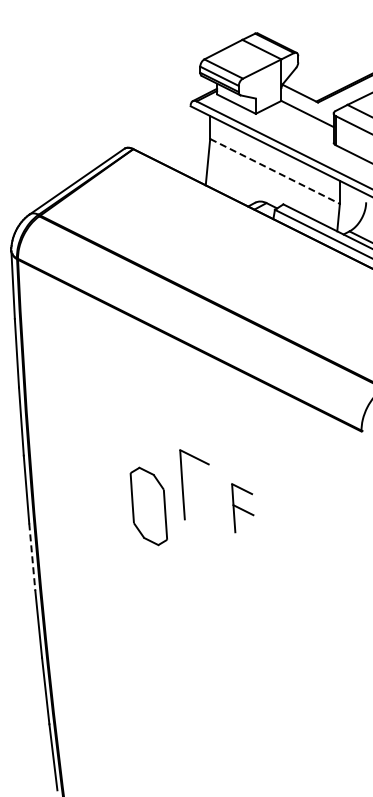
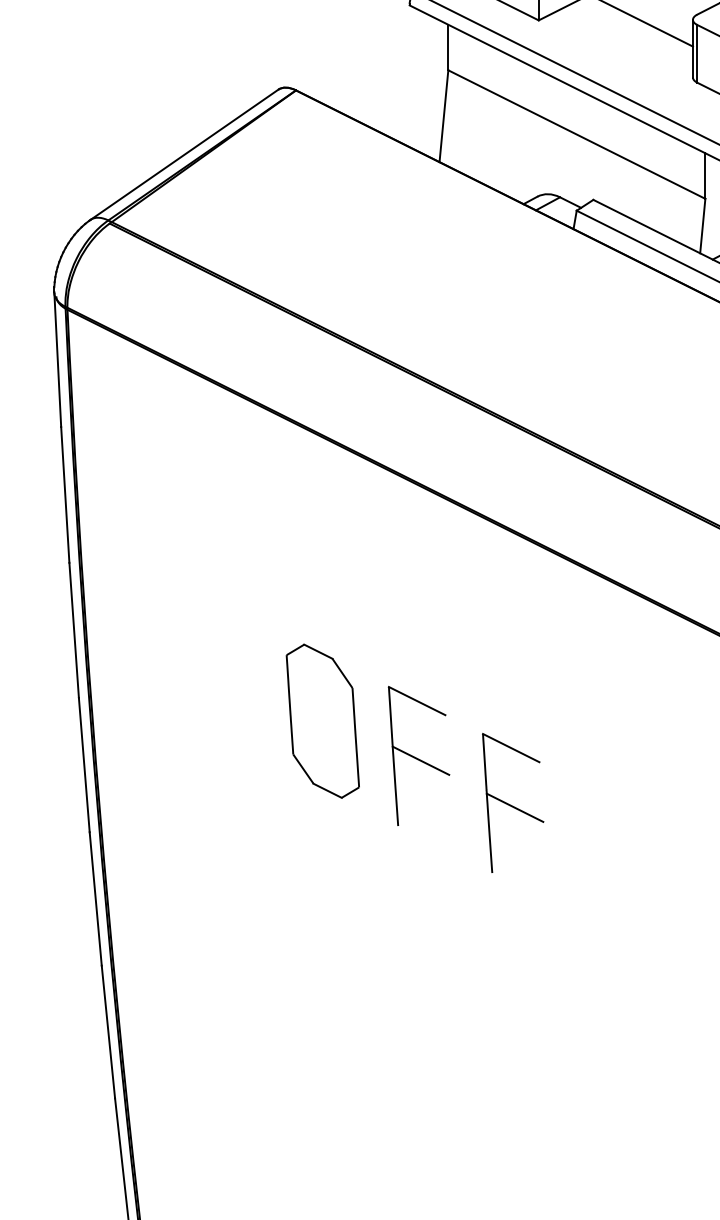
line: (275, 171) -> (577, 134), dashed -> solid
line: (196, 487) -> (421, 761), added
part: (148, 506) -> (322, 721), moved
part: (242, 507) -> (512, 800), size x1.43
line: (32, 557) -> (96, 899), dashed -> solid

